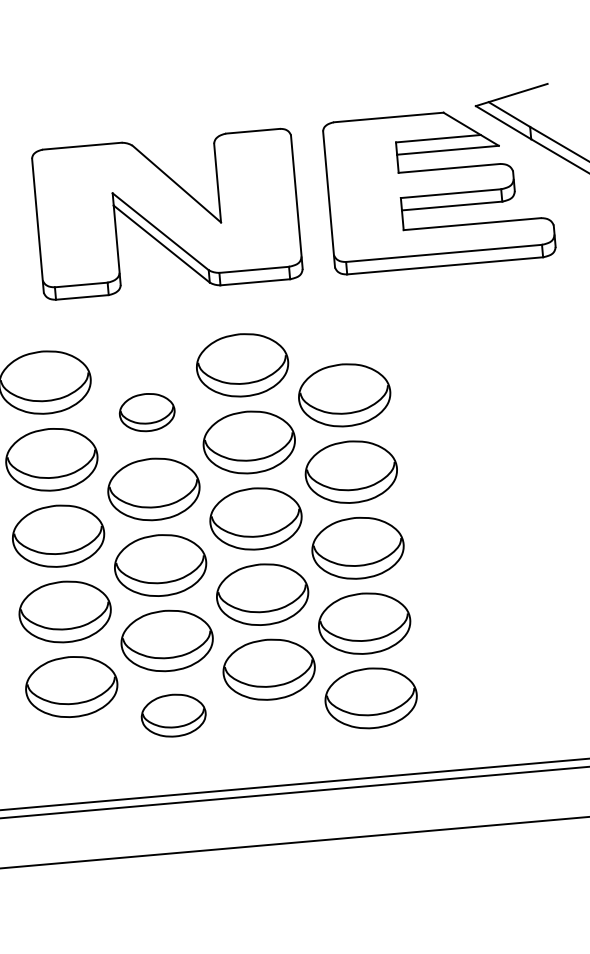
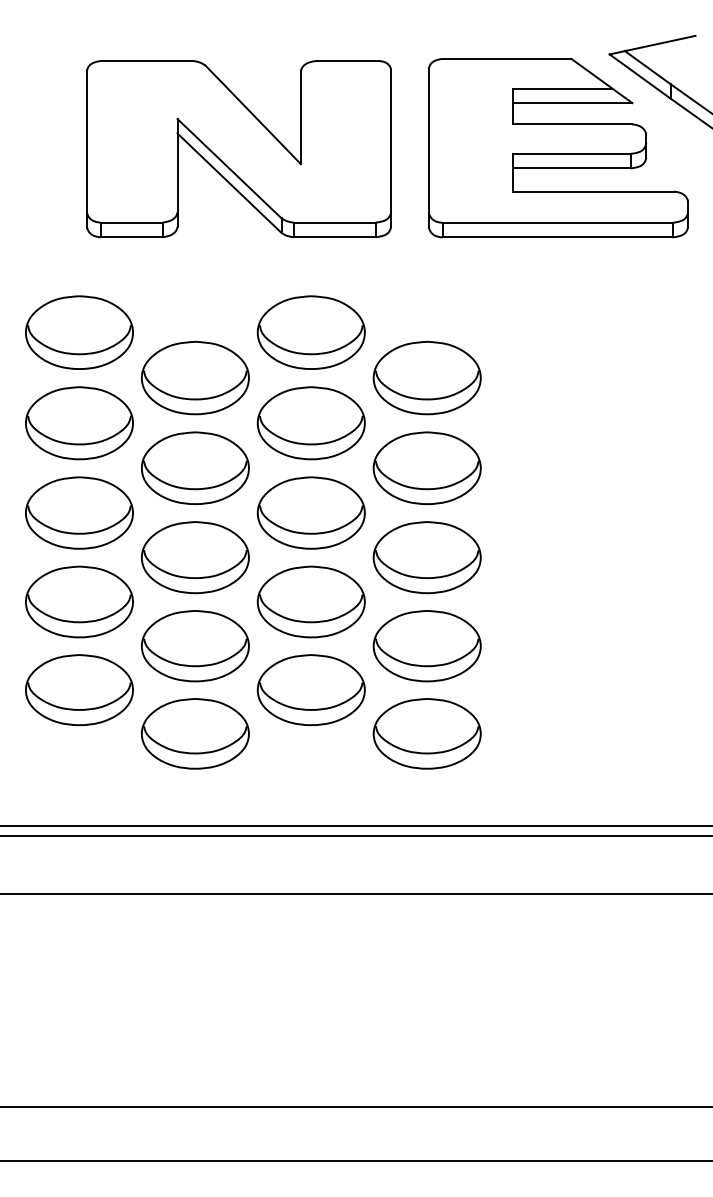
part: (147, 412) -> (195, 377), size x1.67
part: (173, 715) -> (195, 733), size x1.43

